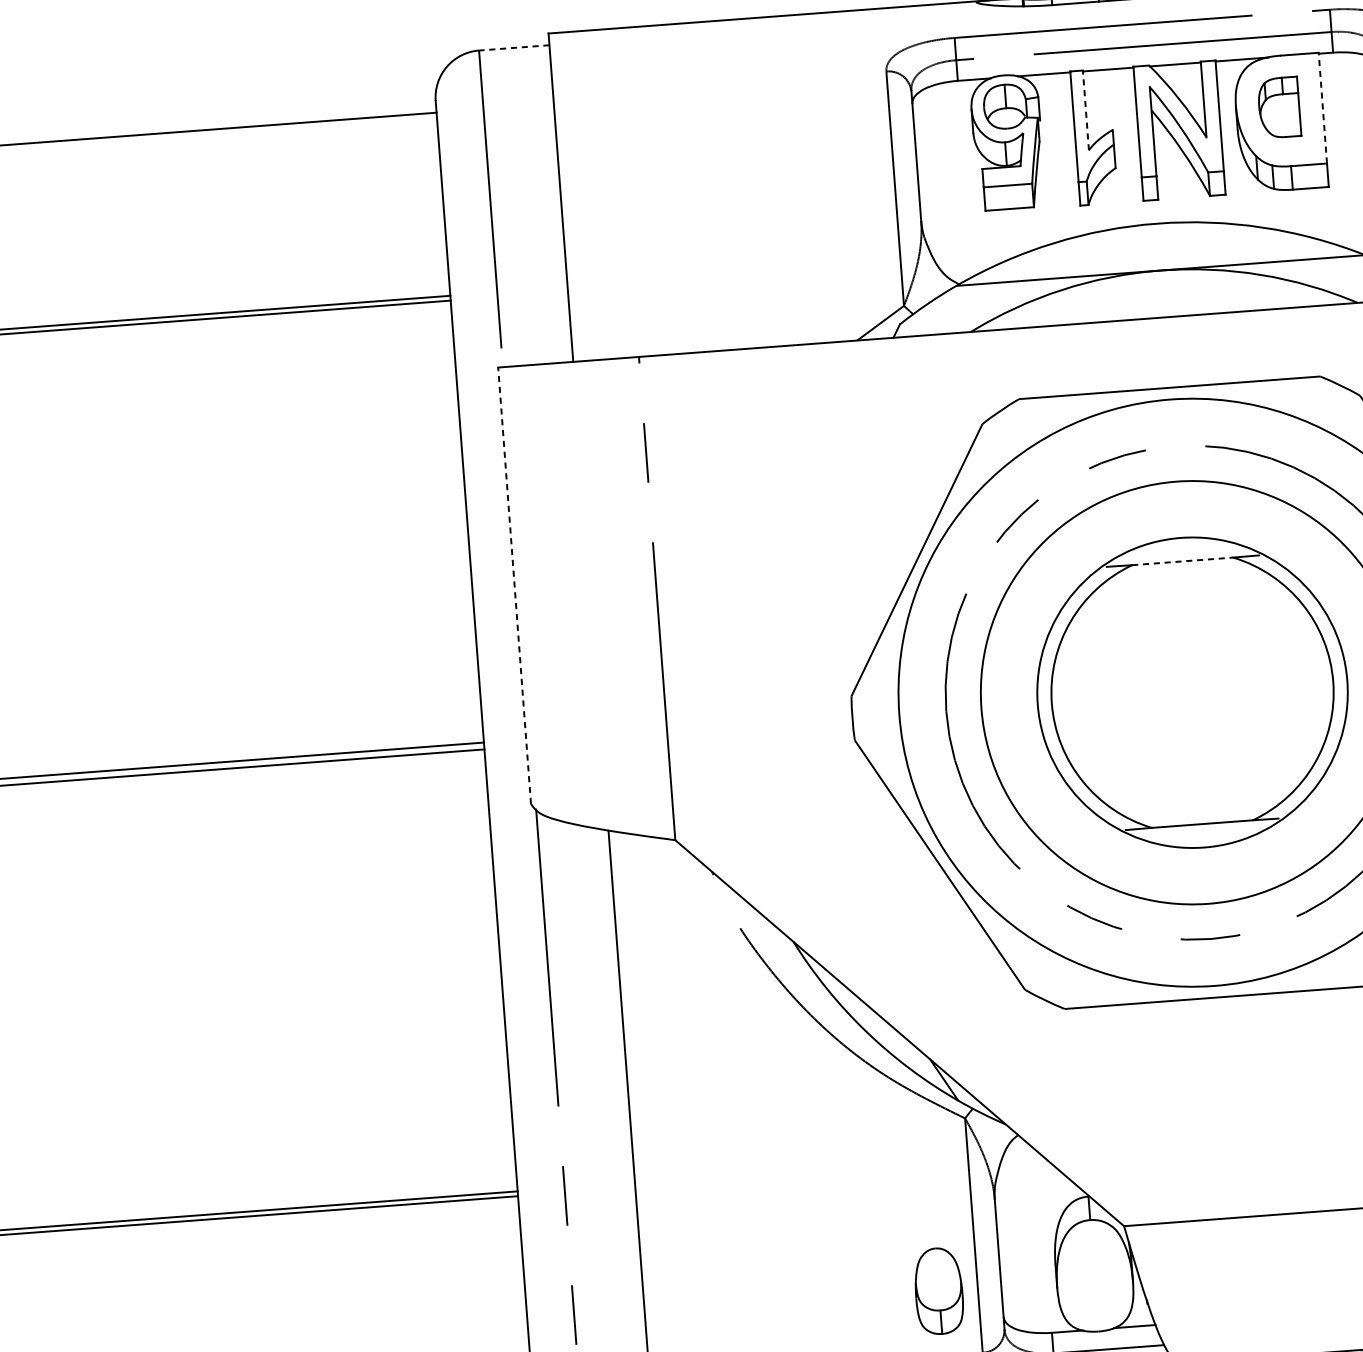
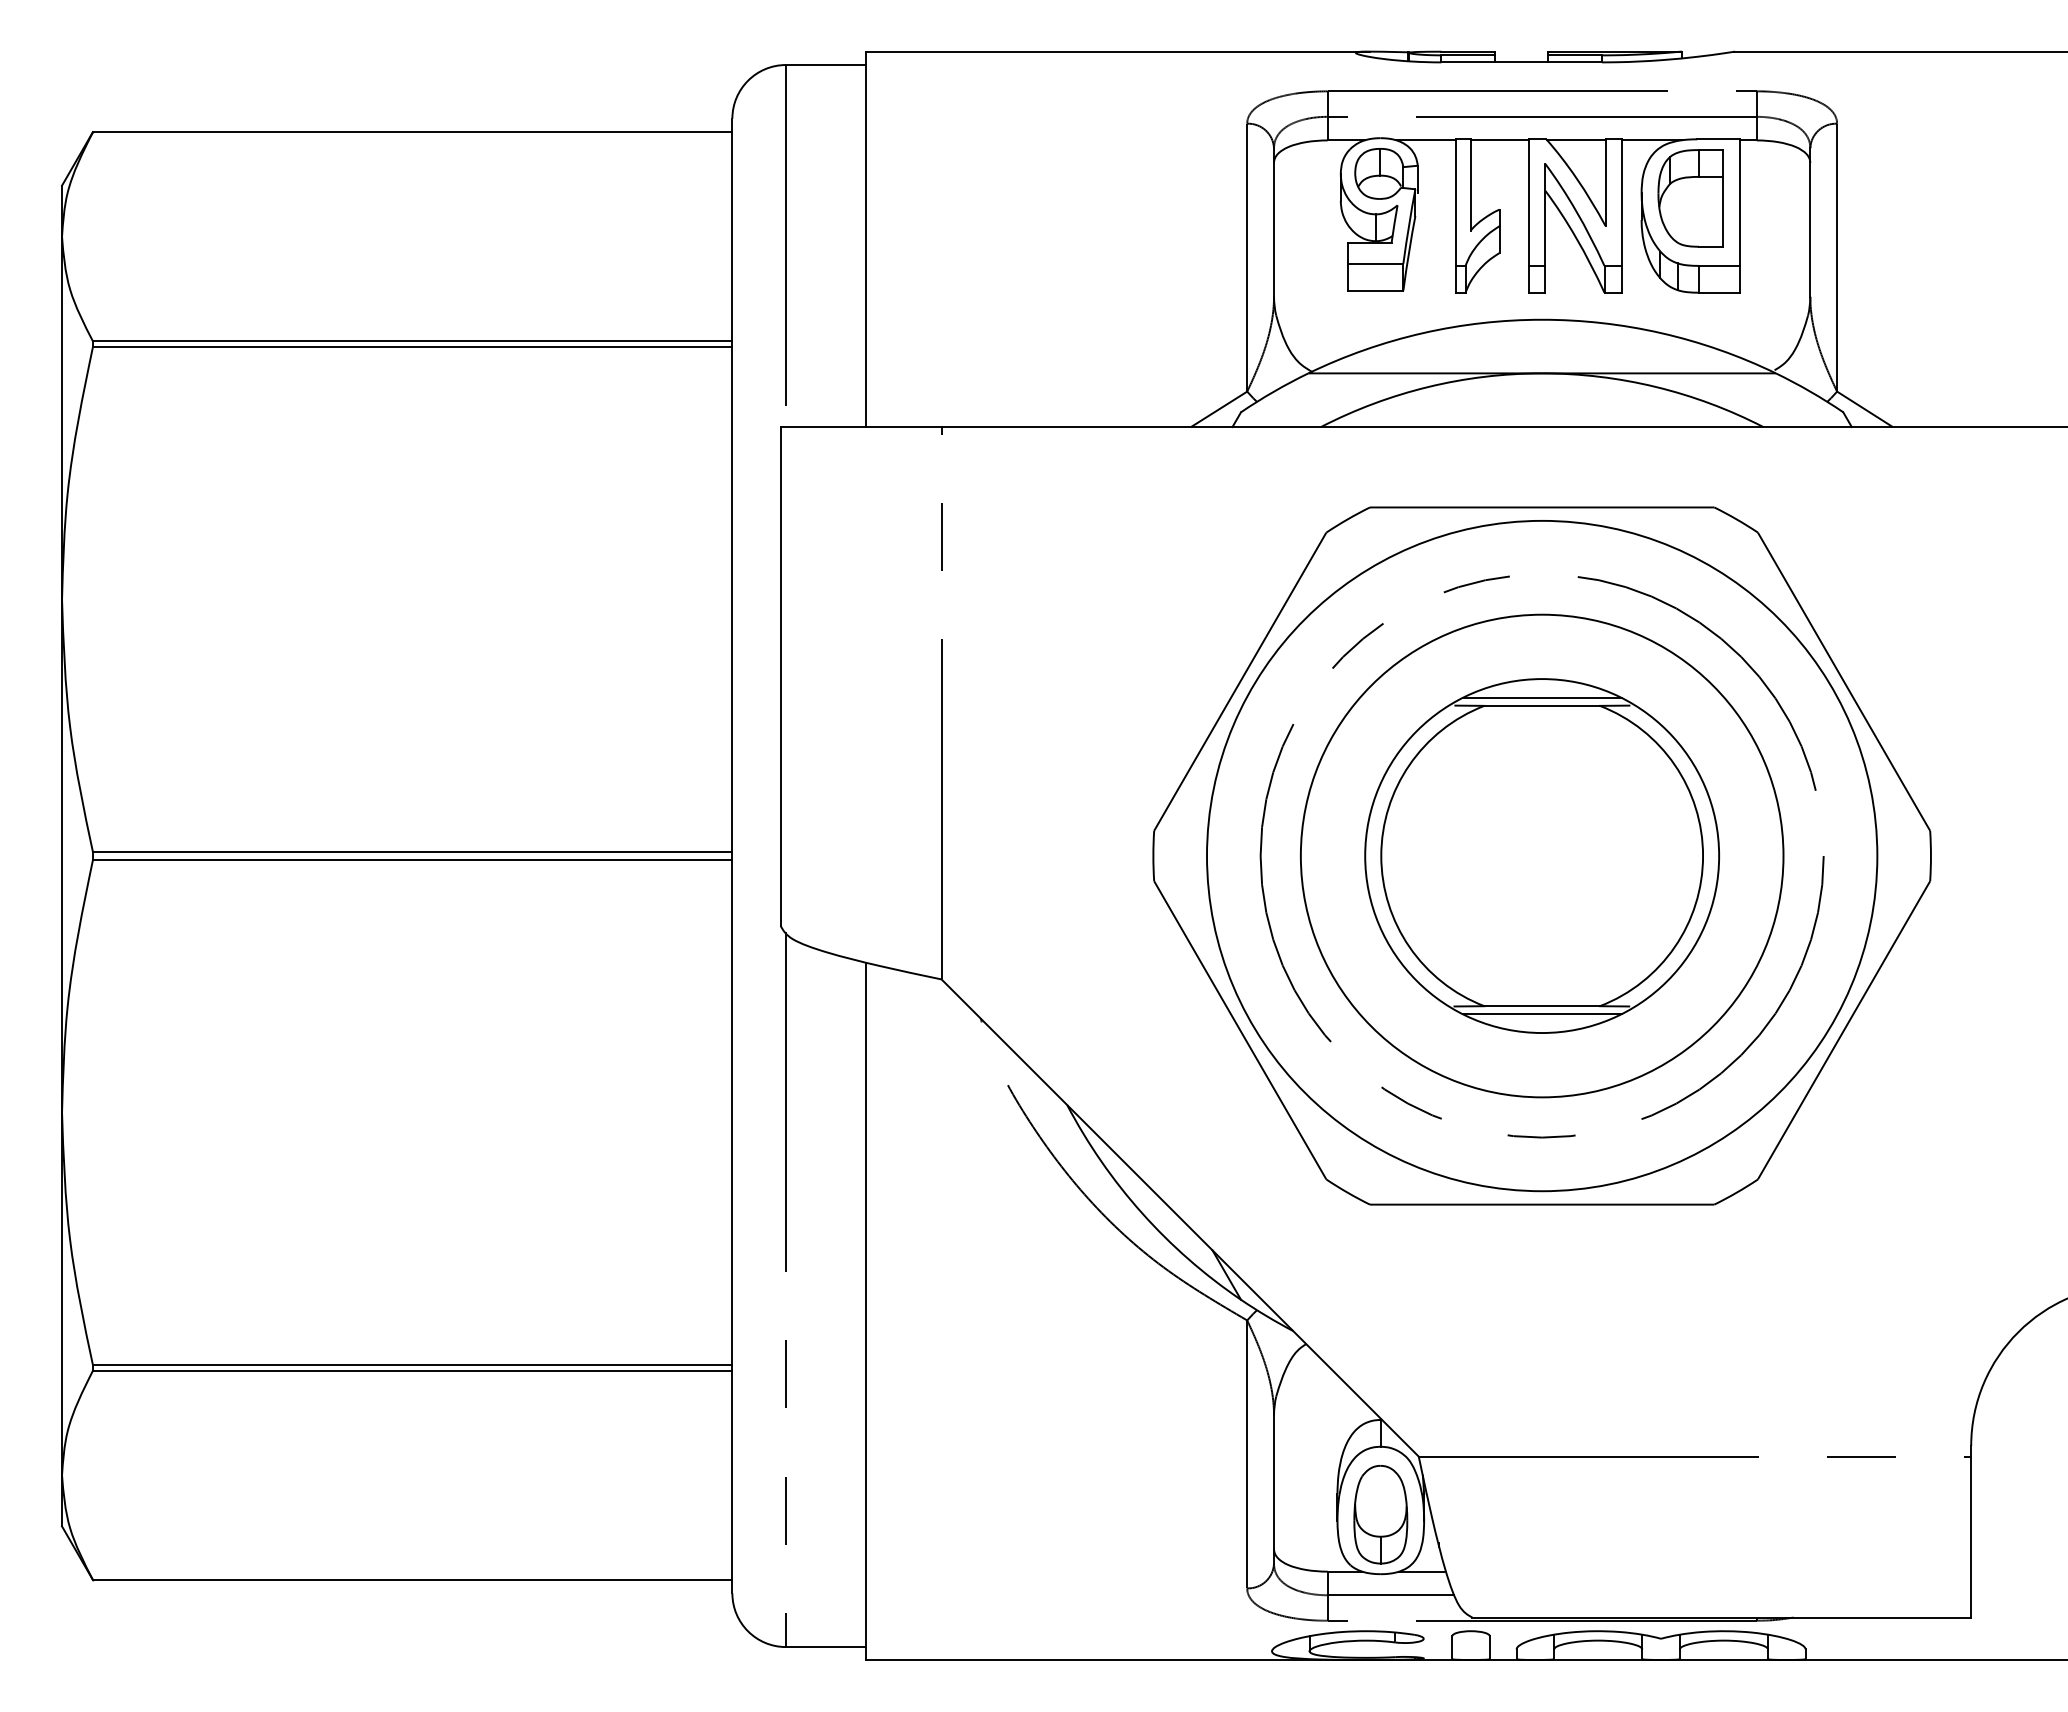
line: (513, 48) -> (825, 65), dashed -> solid
part: (1279, 107) -> (1690, 198), size x1.43
line: (1323, 108) -> (1740, 202), dashed -> solid
line: (1085, 110) -> (1470, 184), dashed -> solid
line: (1181, 554) -> (1541, 697), added
line: (1182, 561) -> (1542, 705), dashed -> solid
line: (514, 584) -> (780, 675), dashed -> solid
line: (1202, 831) -> (1541, 1014), added
part: (938, 1291) -> (1380, 1514), moved

